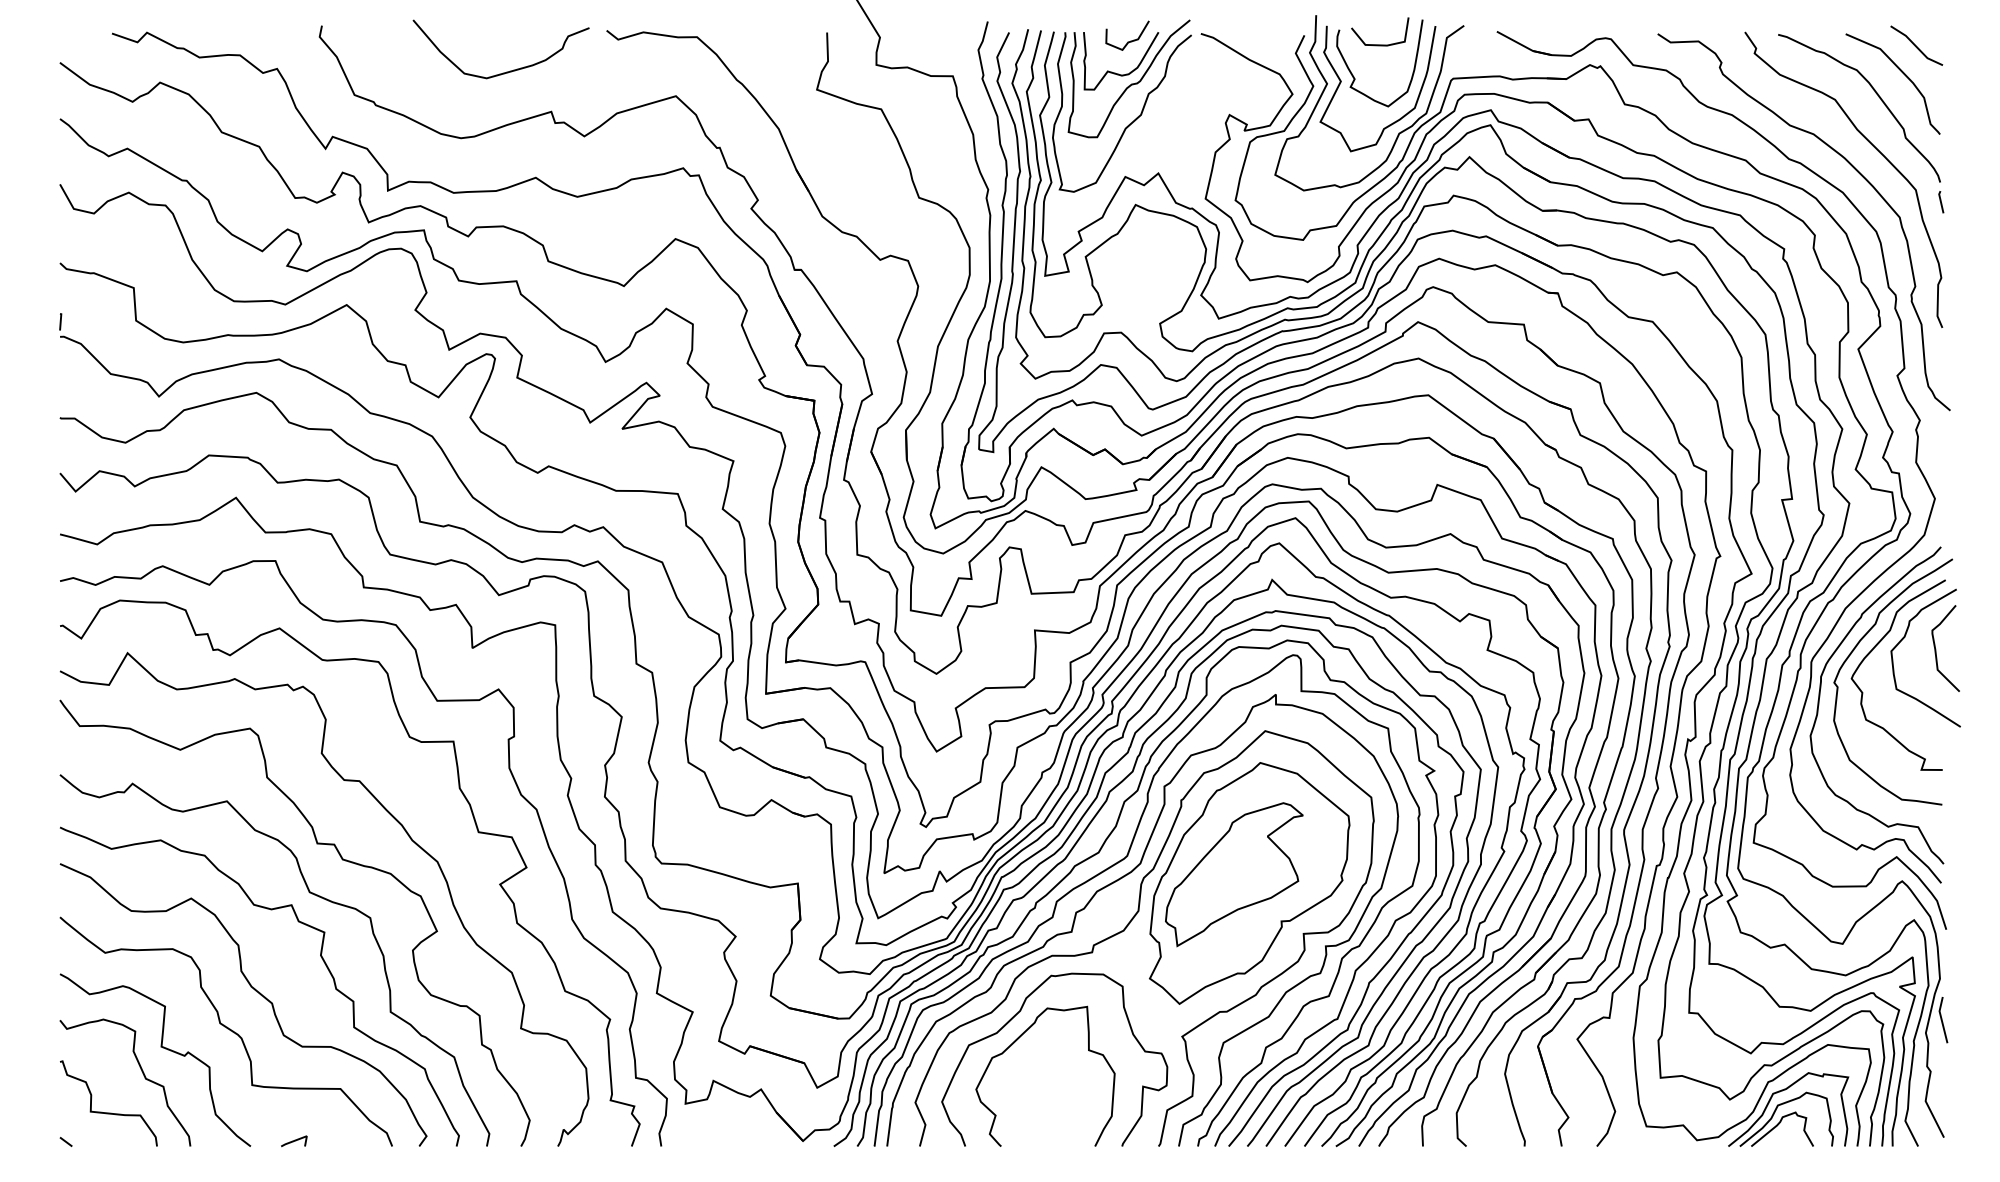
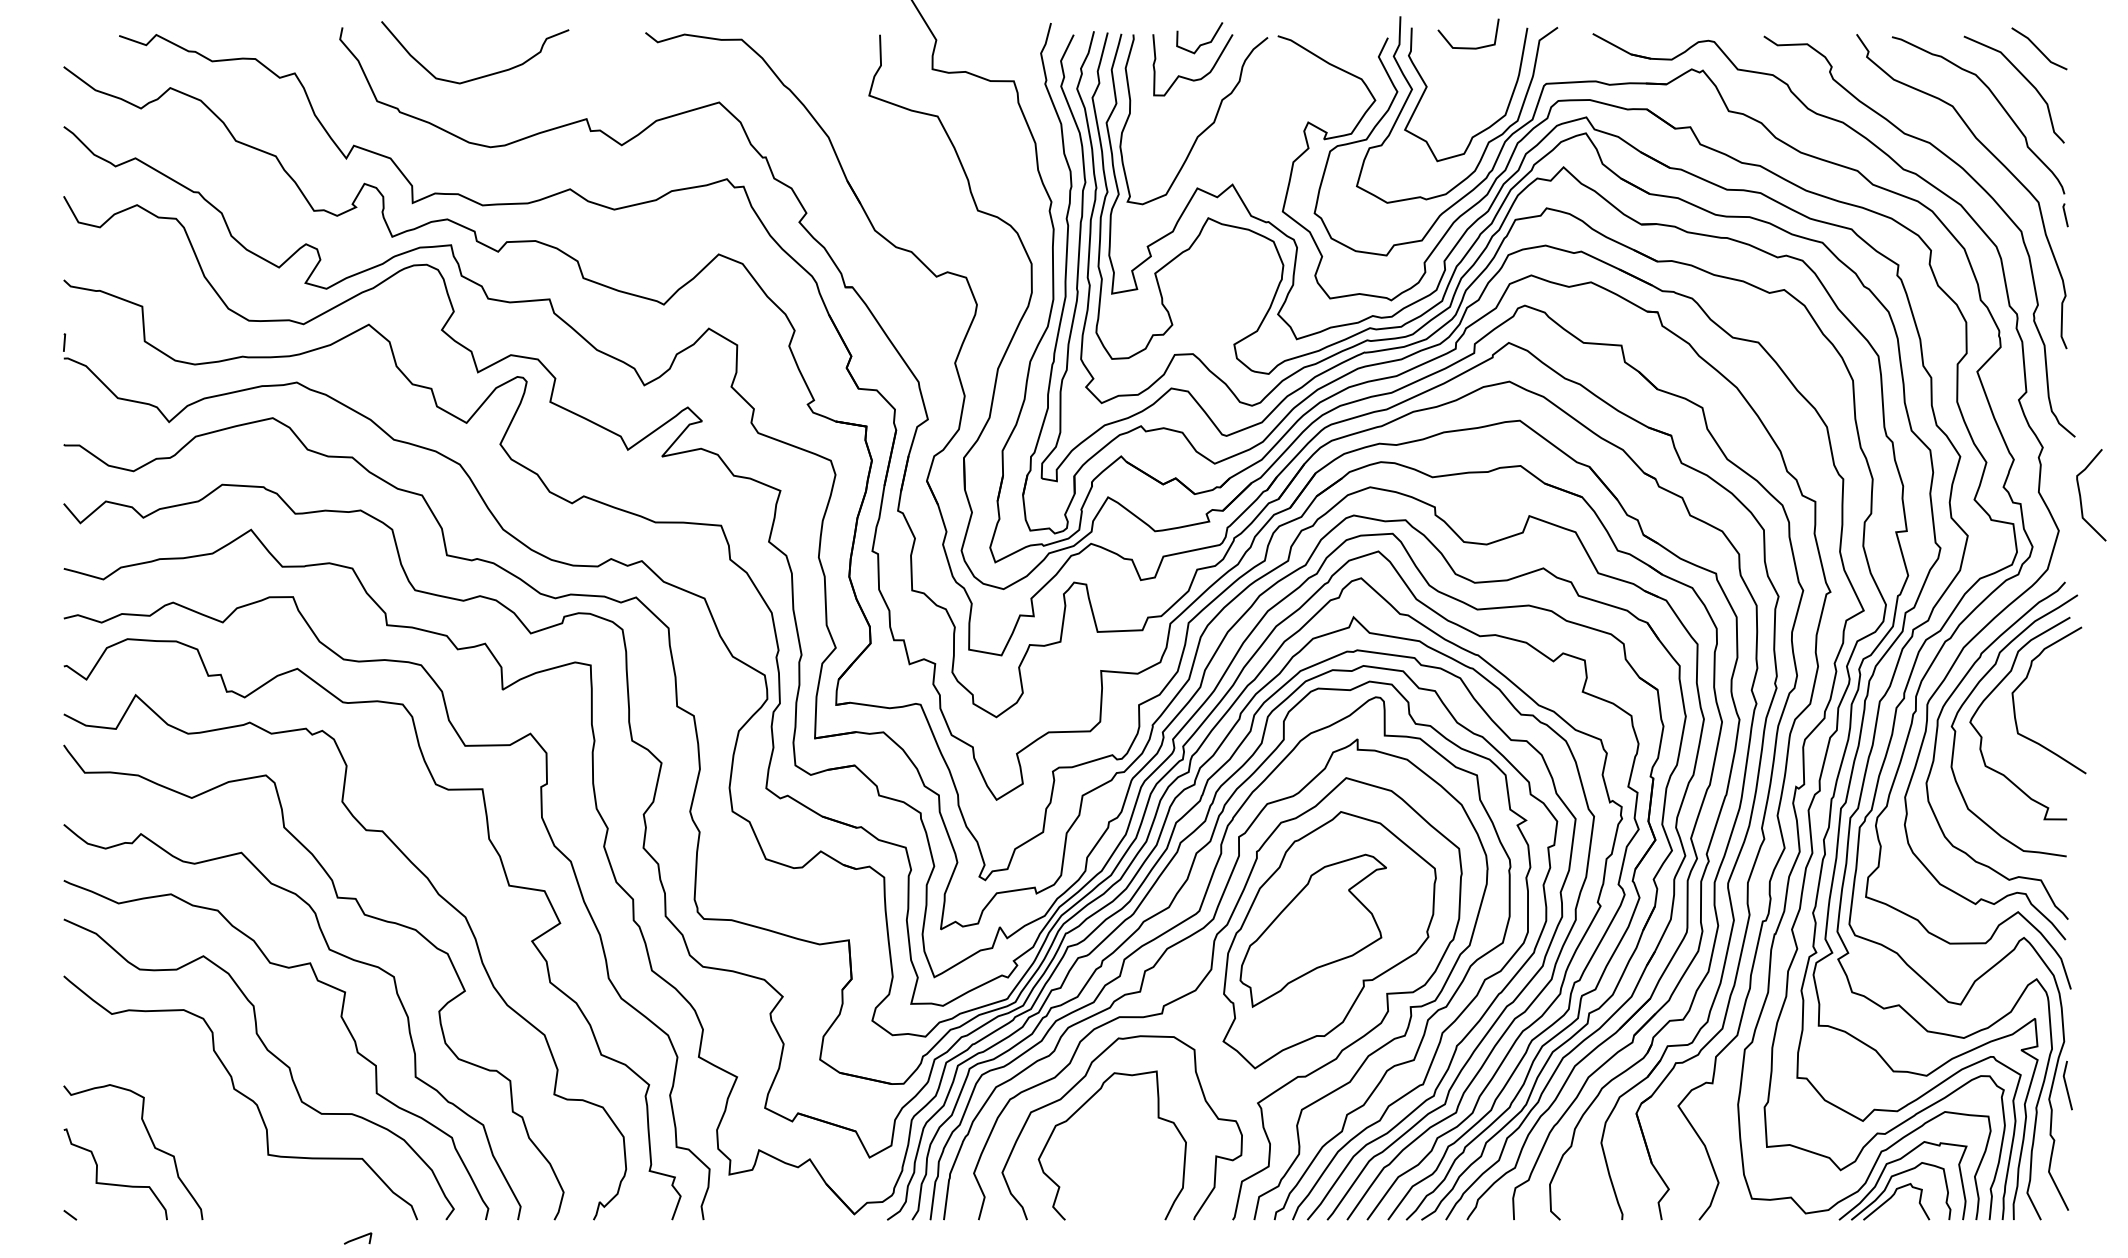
curve: (508, 70) -> (483, 75), moved
curve: (1353, 75) -> (1440, 80), removed
curve: (1131, 83) -> (1203, 89), removed
curve: (1936, 649) -> (2081, 496), moved
curve: (162, 1048) -> (172, 1115), removed
line: (294, 1141) -> (358, 1238), moved

